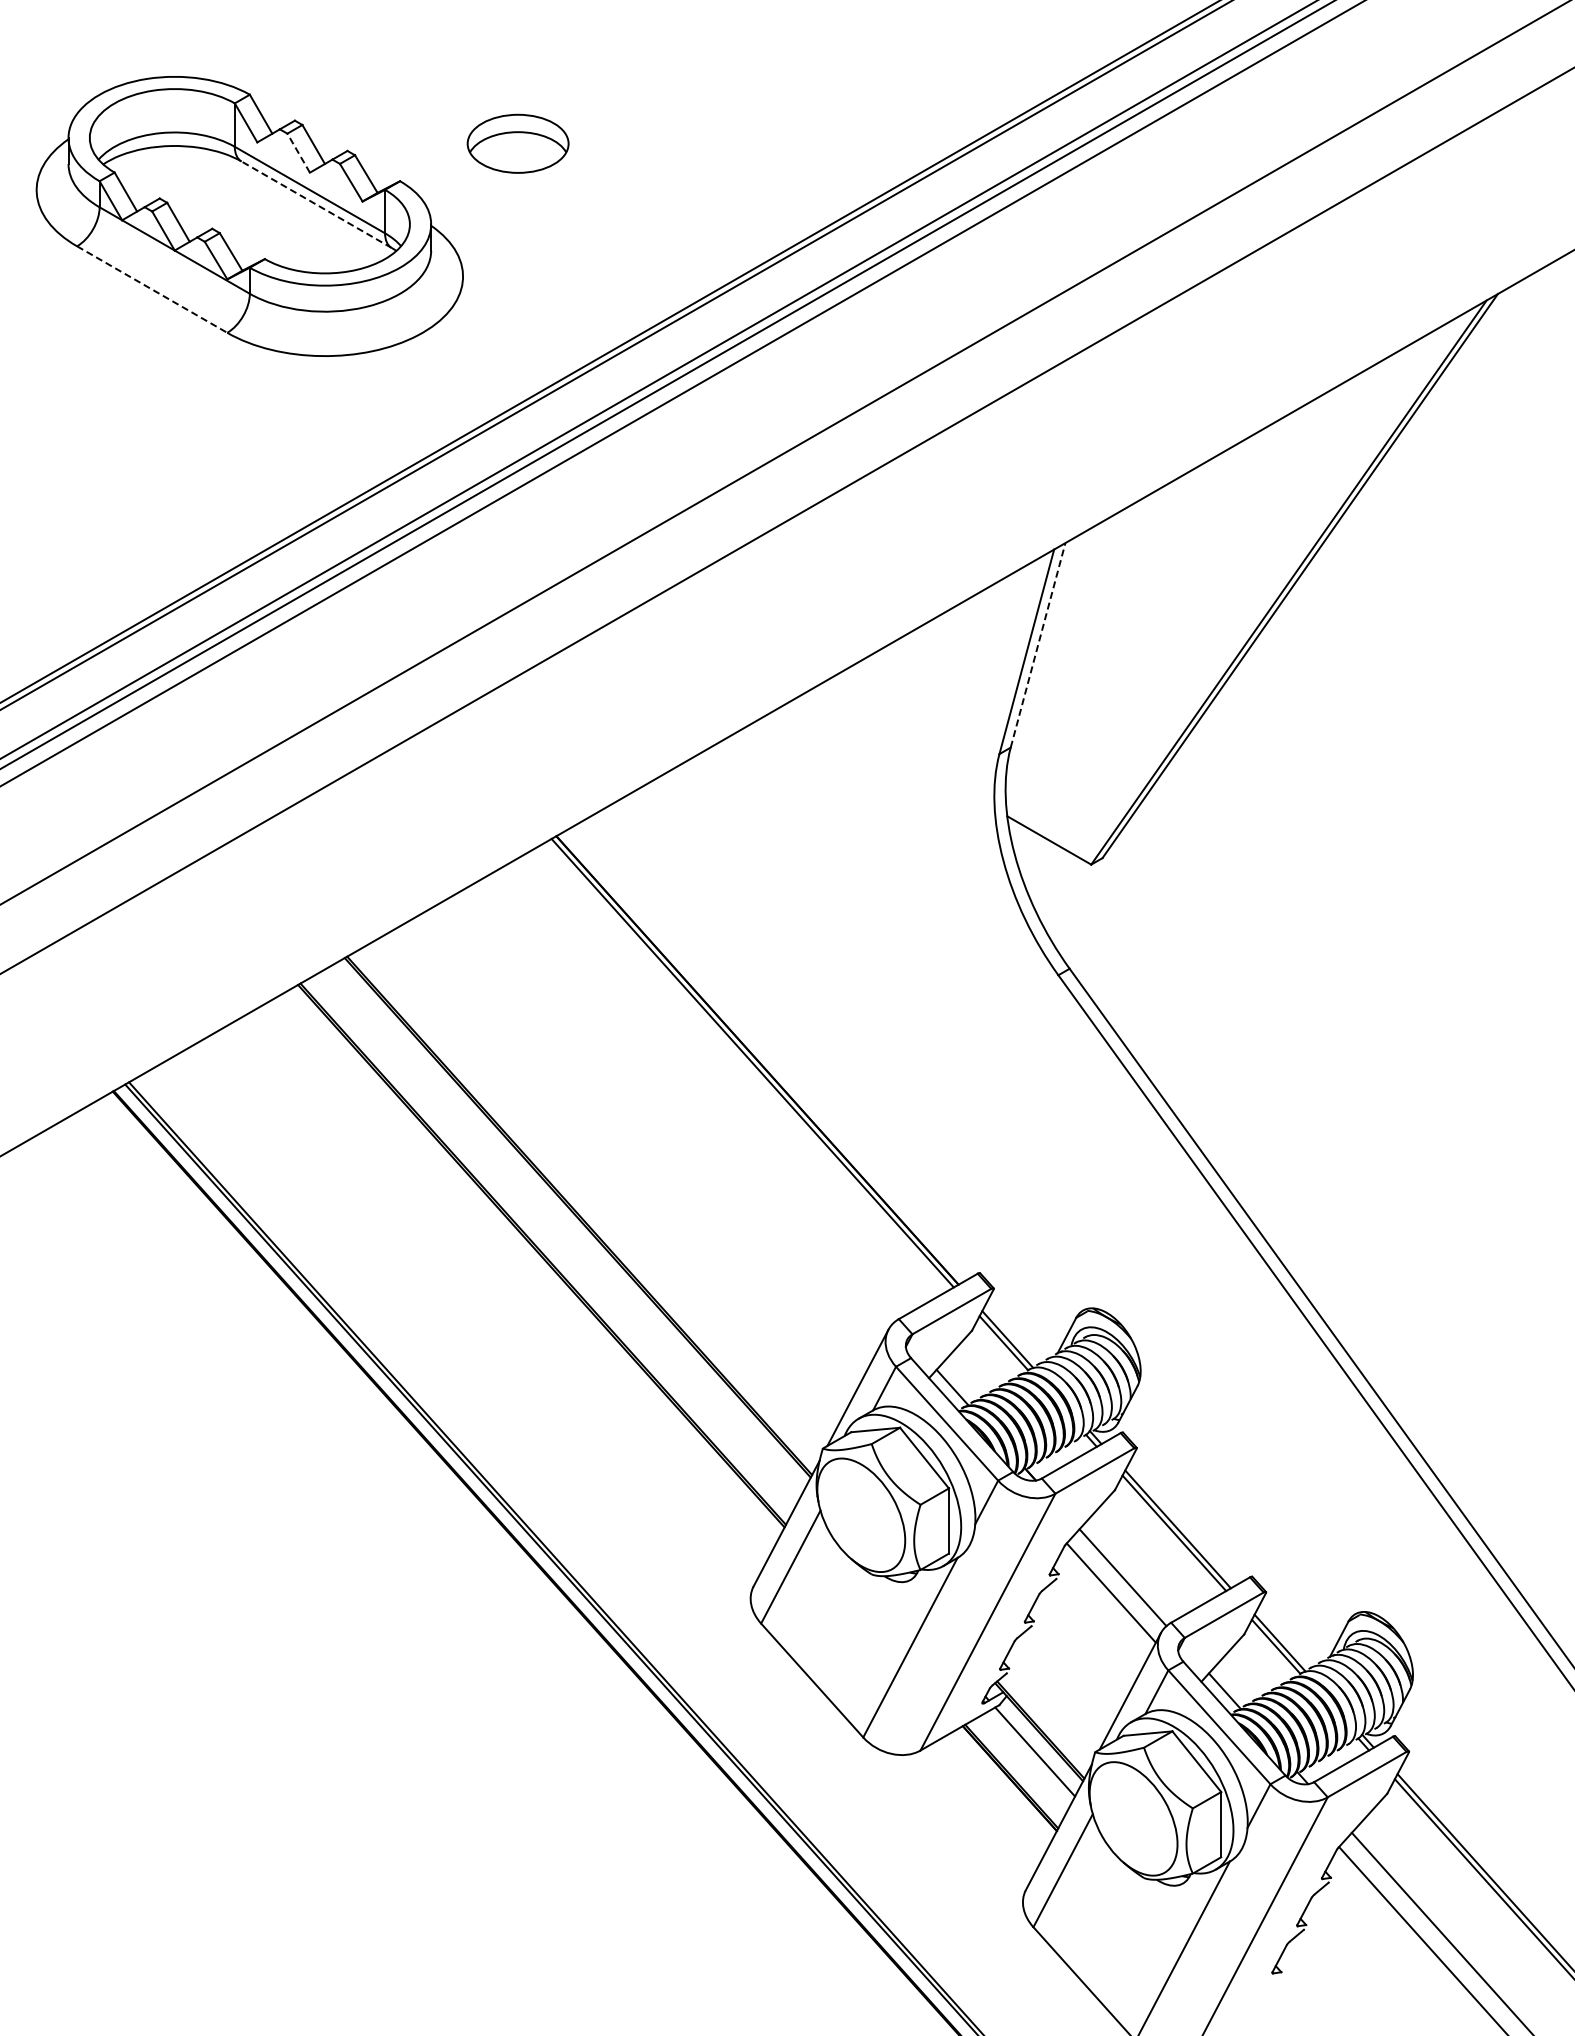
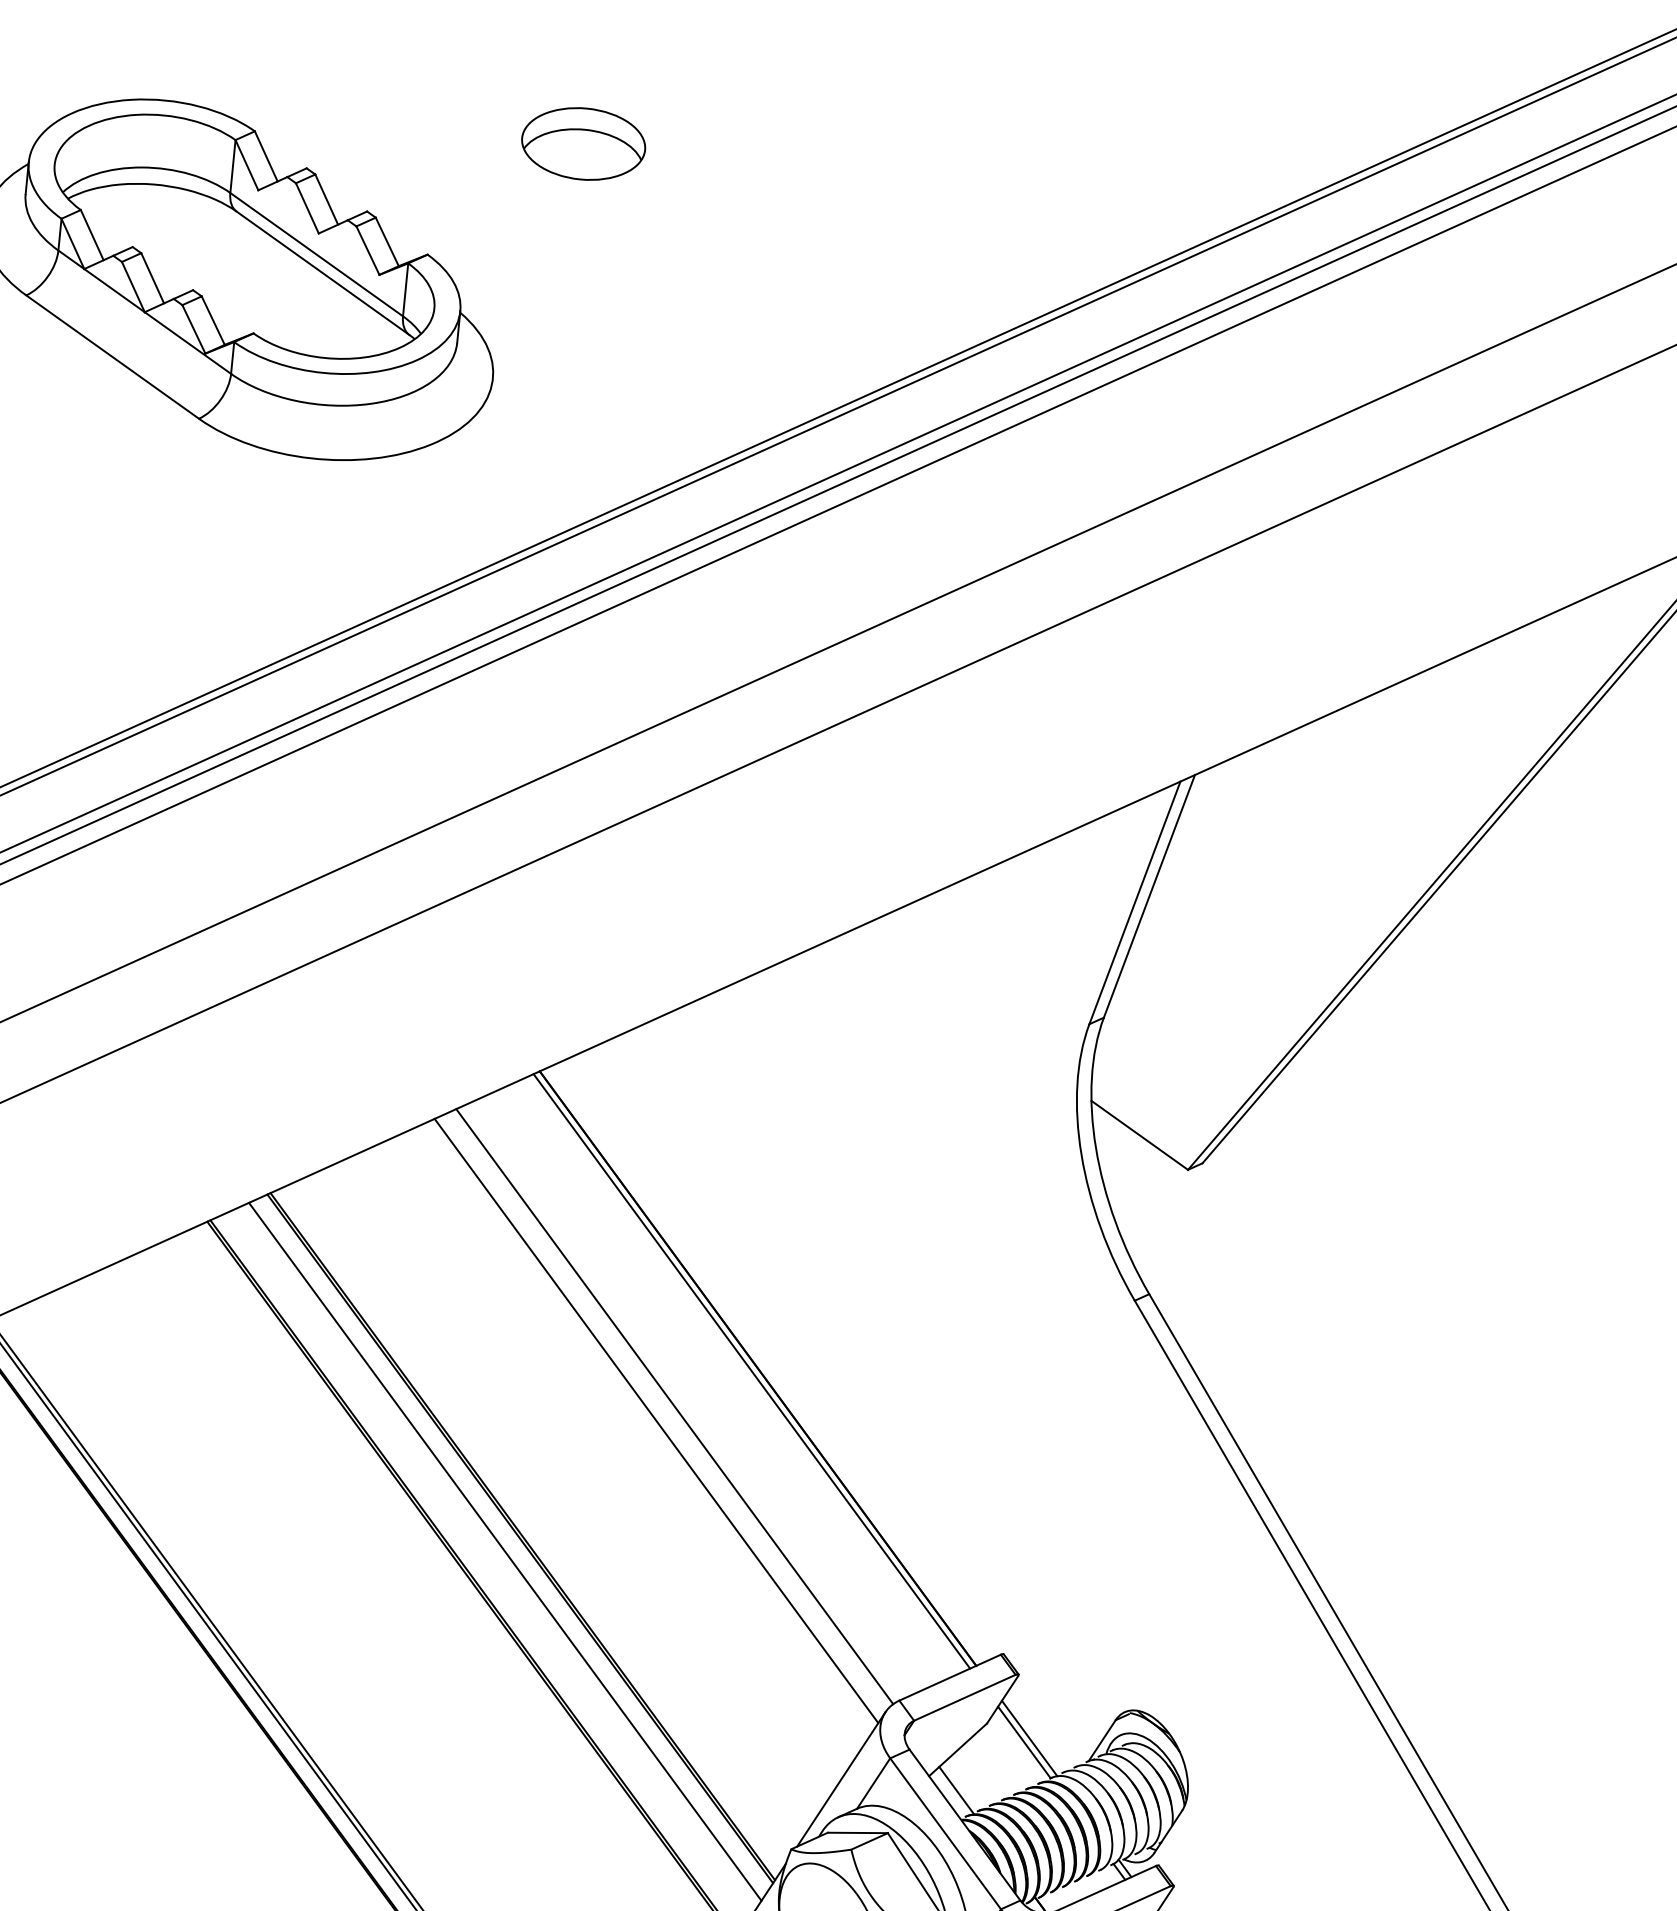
part: (517, 143) -> (582, 143), moved
line: (298, 153) -> (307, 208), dashed -> solid
line: (316, 204) -> (322, 273), dashed -> solid
line: (152, 289) -> (113, 357), dashed -> solid
line: (1038, 645) -> (1149, 896), dashed -> solid
line: (692, 1097) -> (674, 1405), added
line: (678, 1111) -> (655, 1421), added
line: (566, 1229) -> (505, 1551), added

